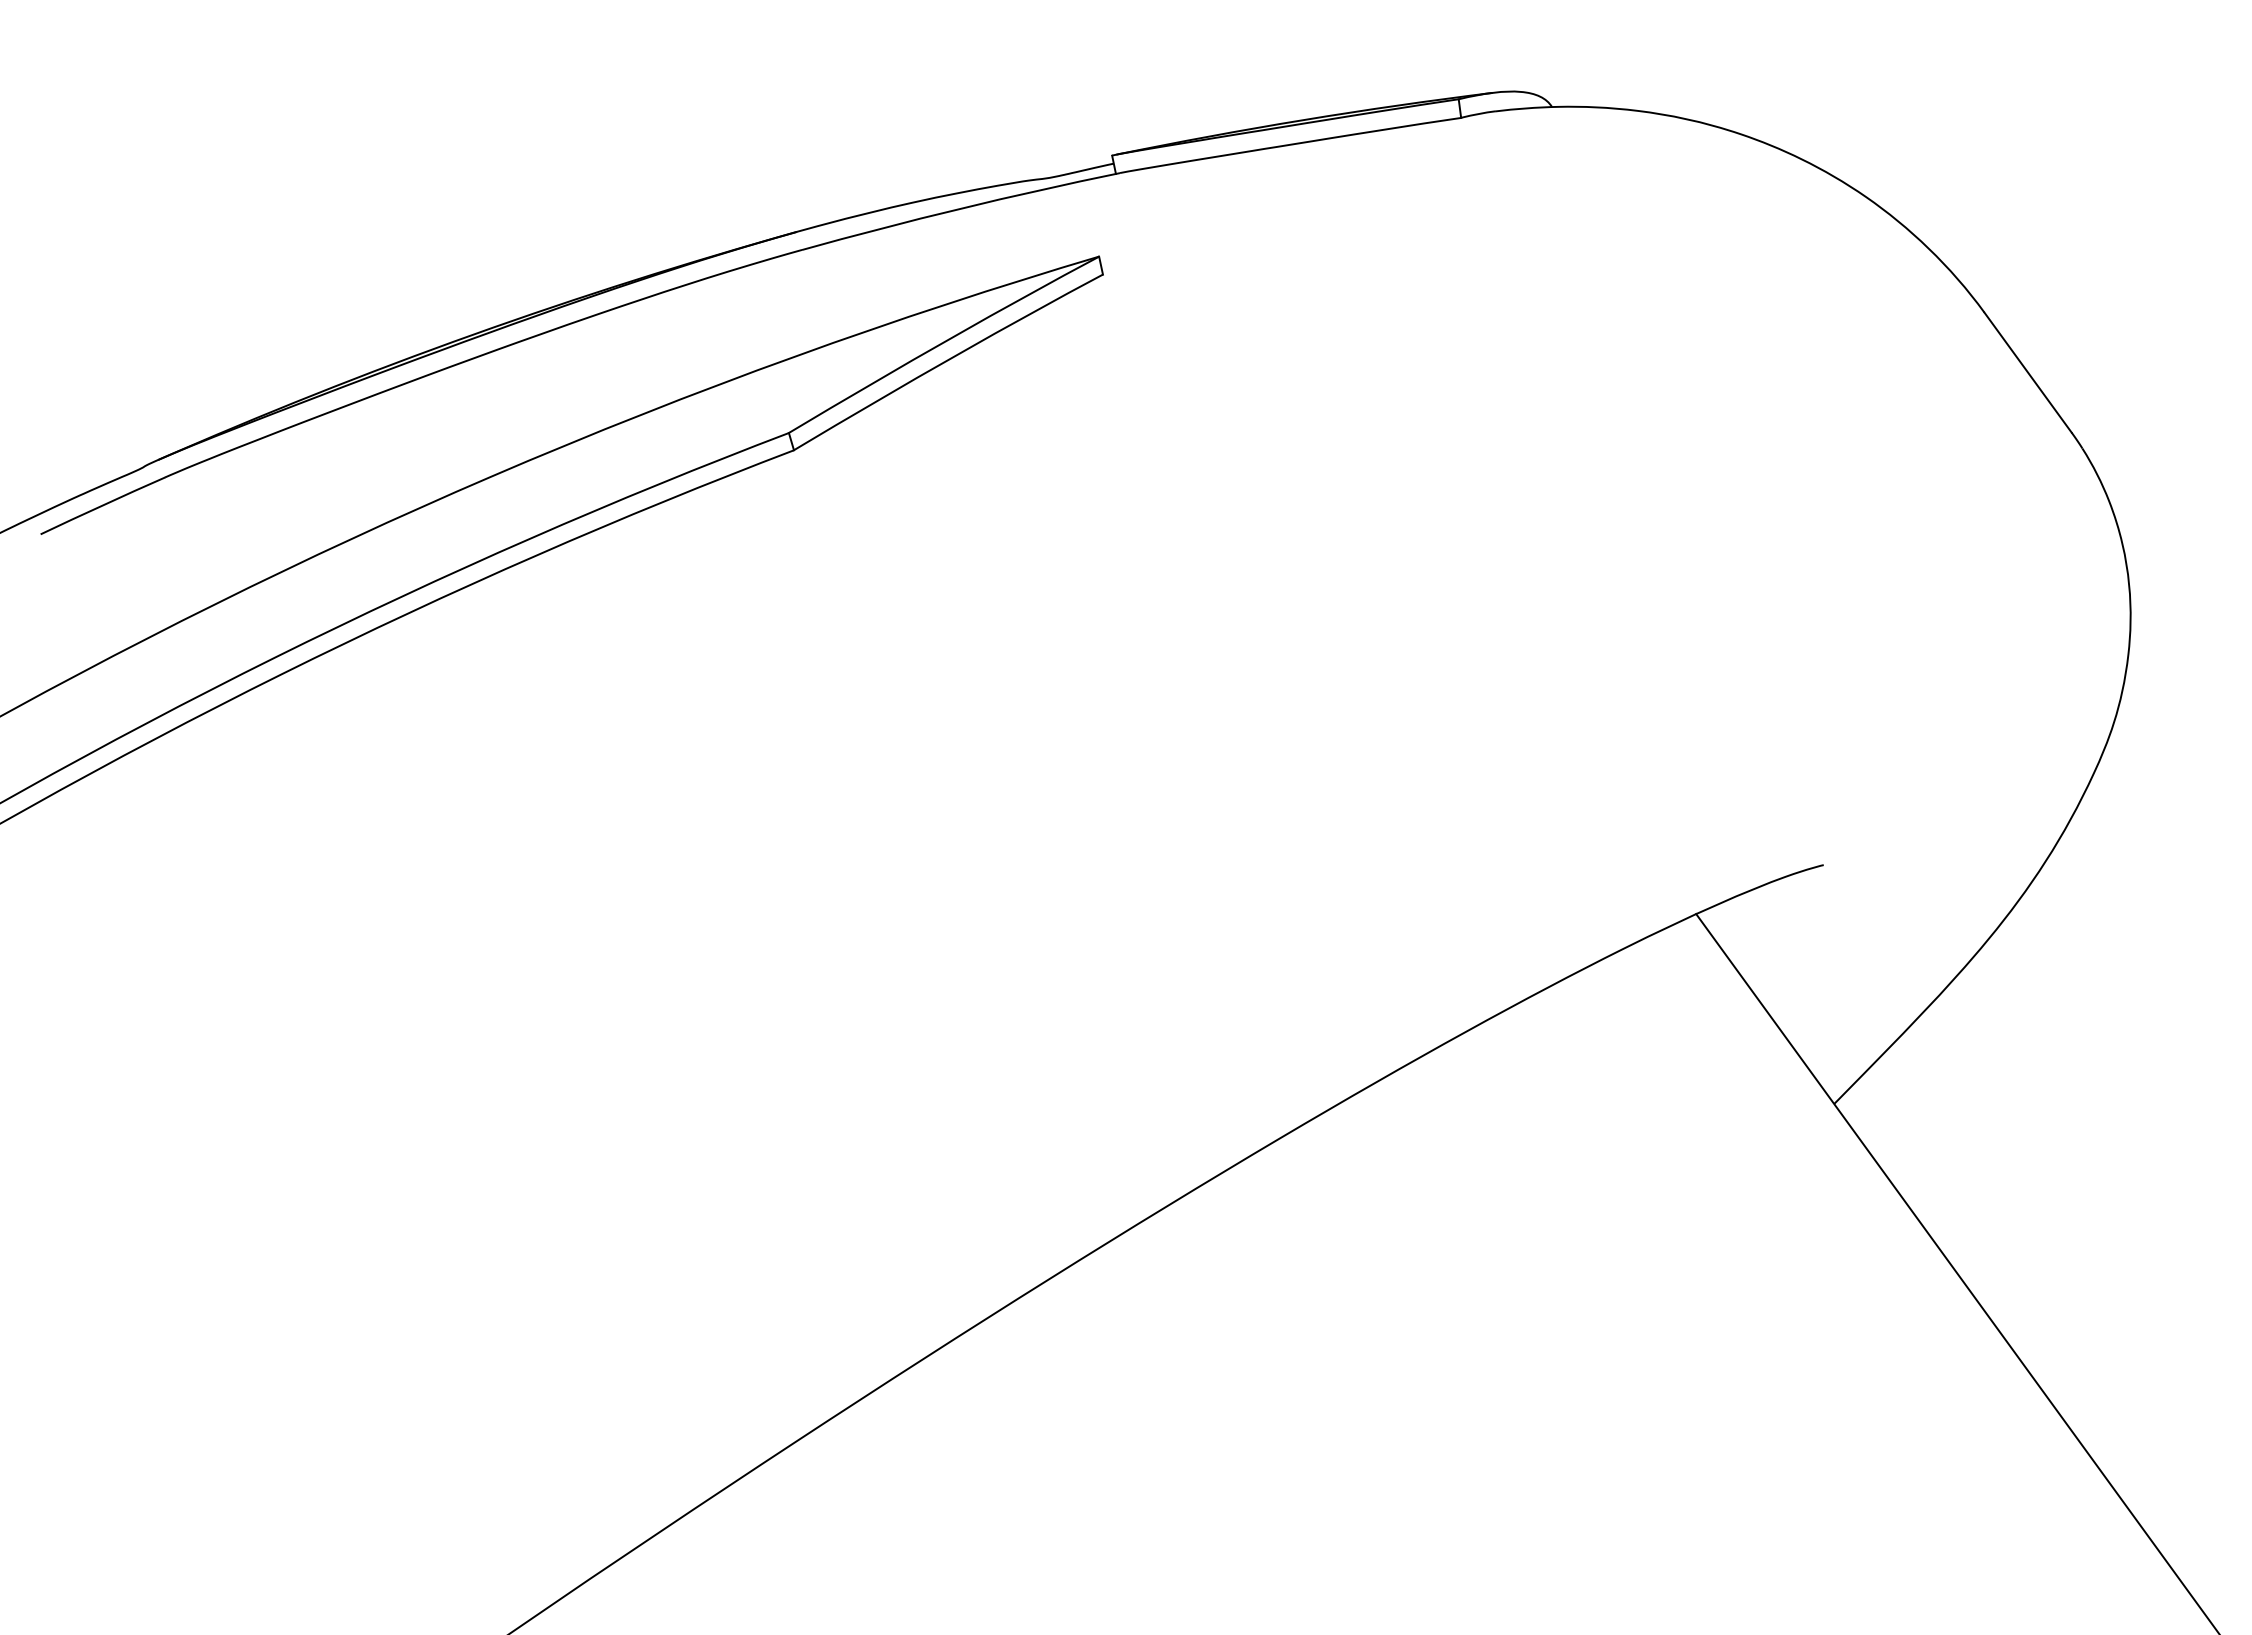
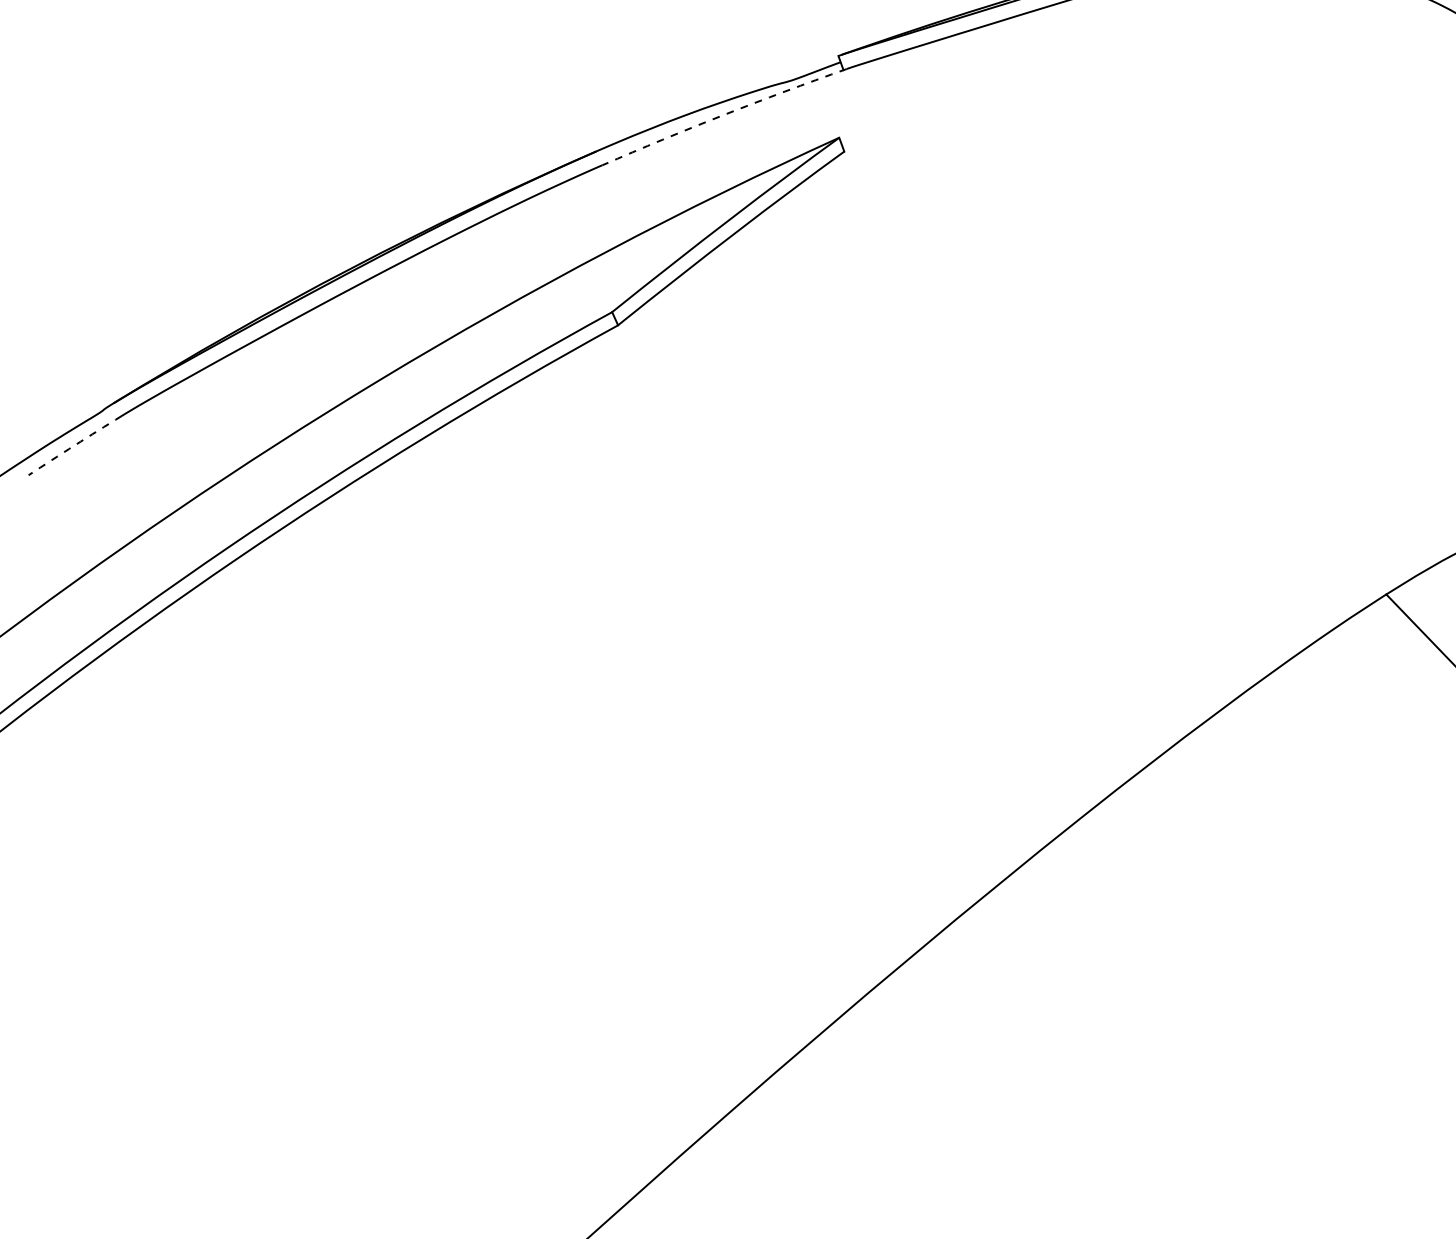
arc: (960, 208) -> (723, 114), solid -> dashed
arc: (102, 505) -> (74, 445), solid -> dashed

